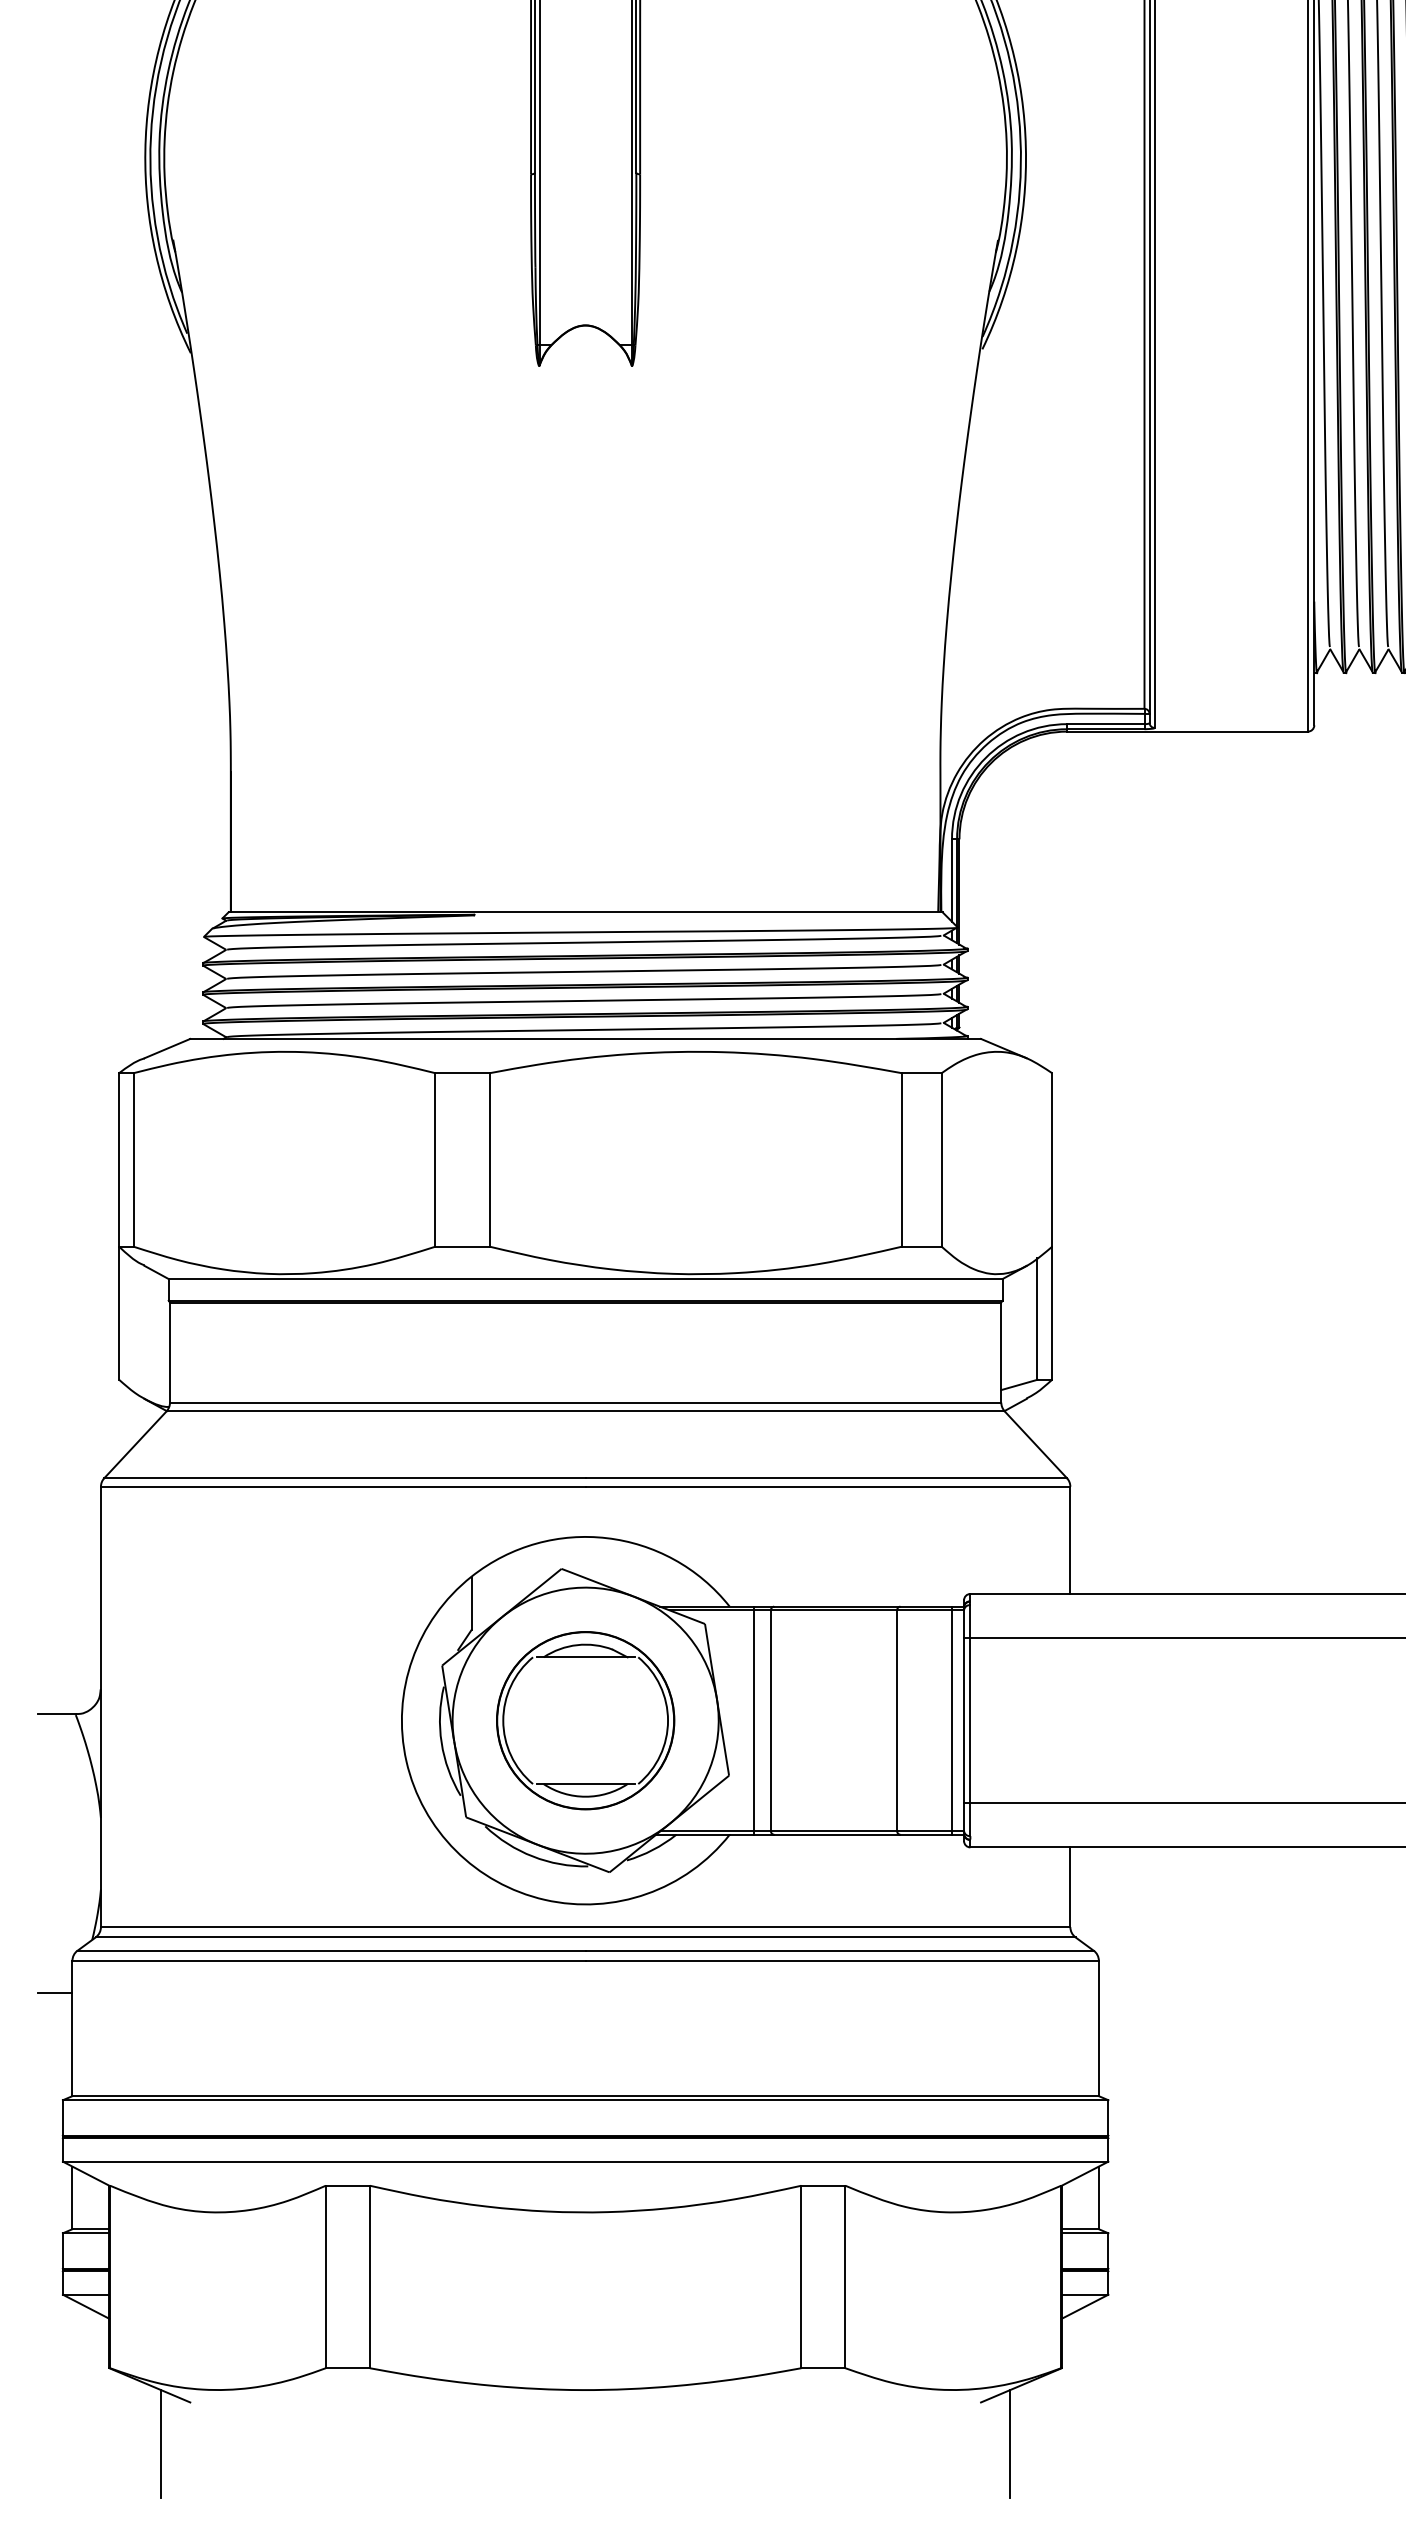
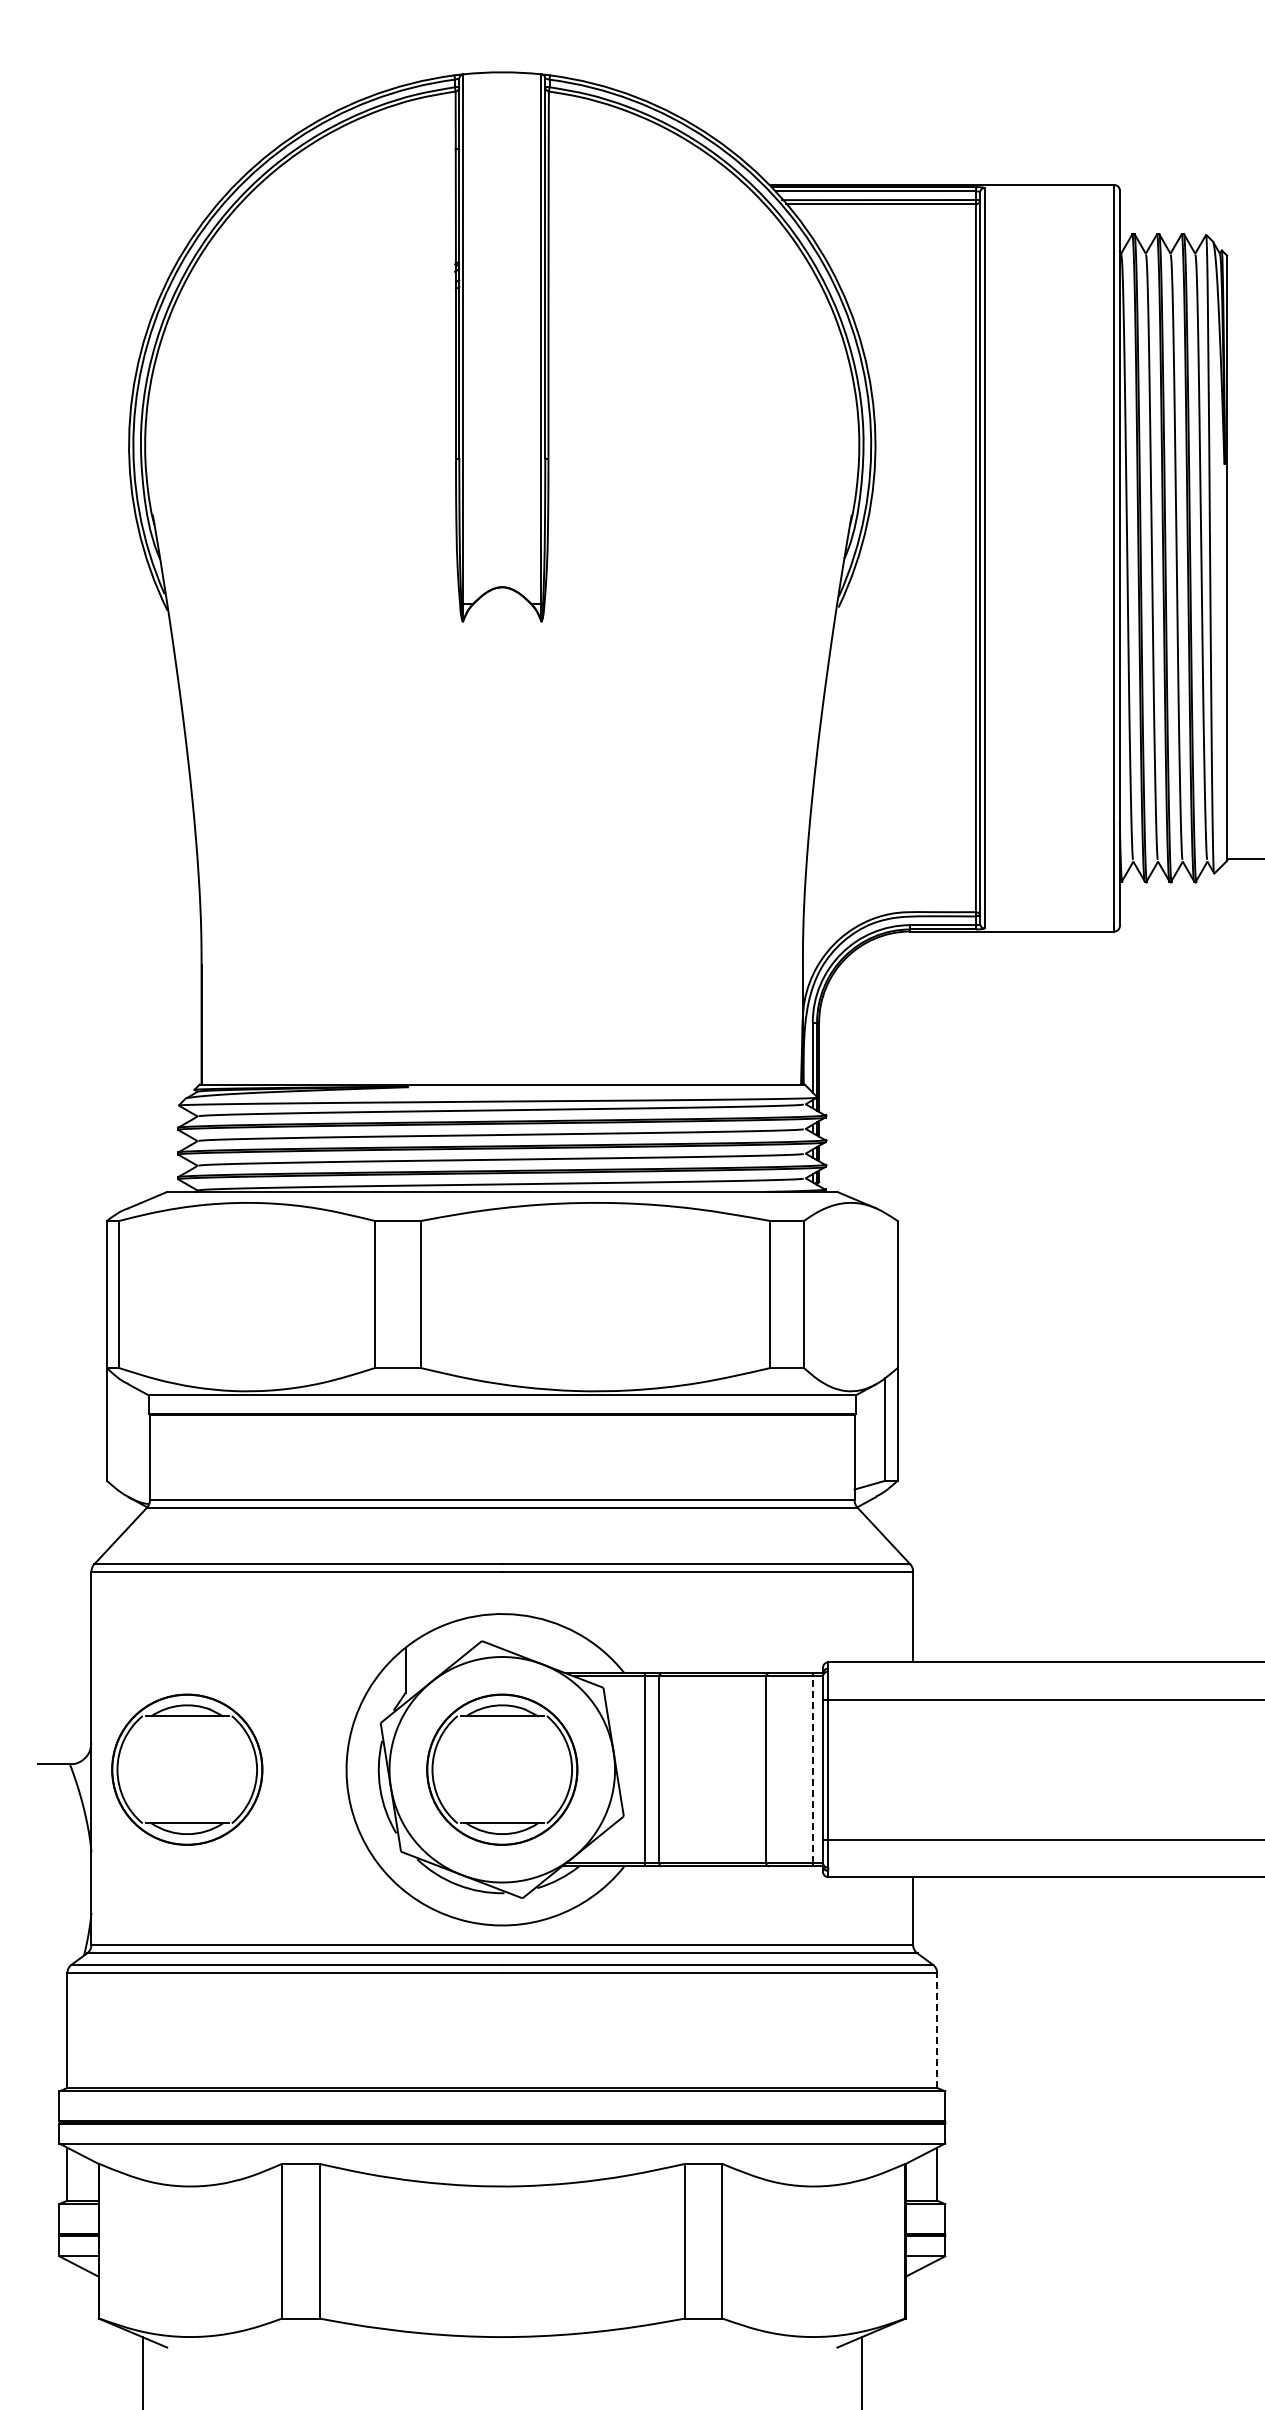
part: (214, 1720) -> (187, 1769), added
line: (951, 1720) -> (812, 1769), solid -> dashed
line: (54, 1992) -> (52, 2000), removed
line: (1099, 2028) -> (937, 2030), solid -> dashed

